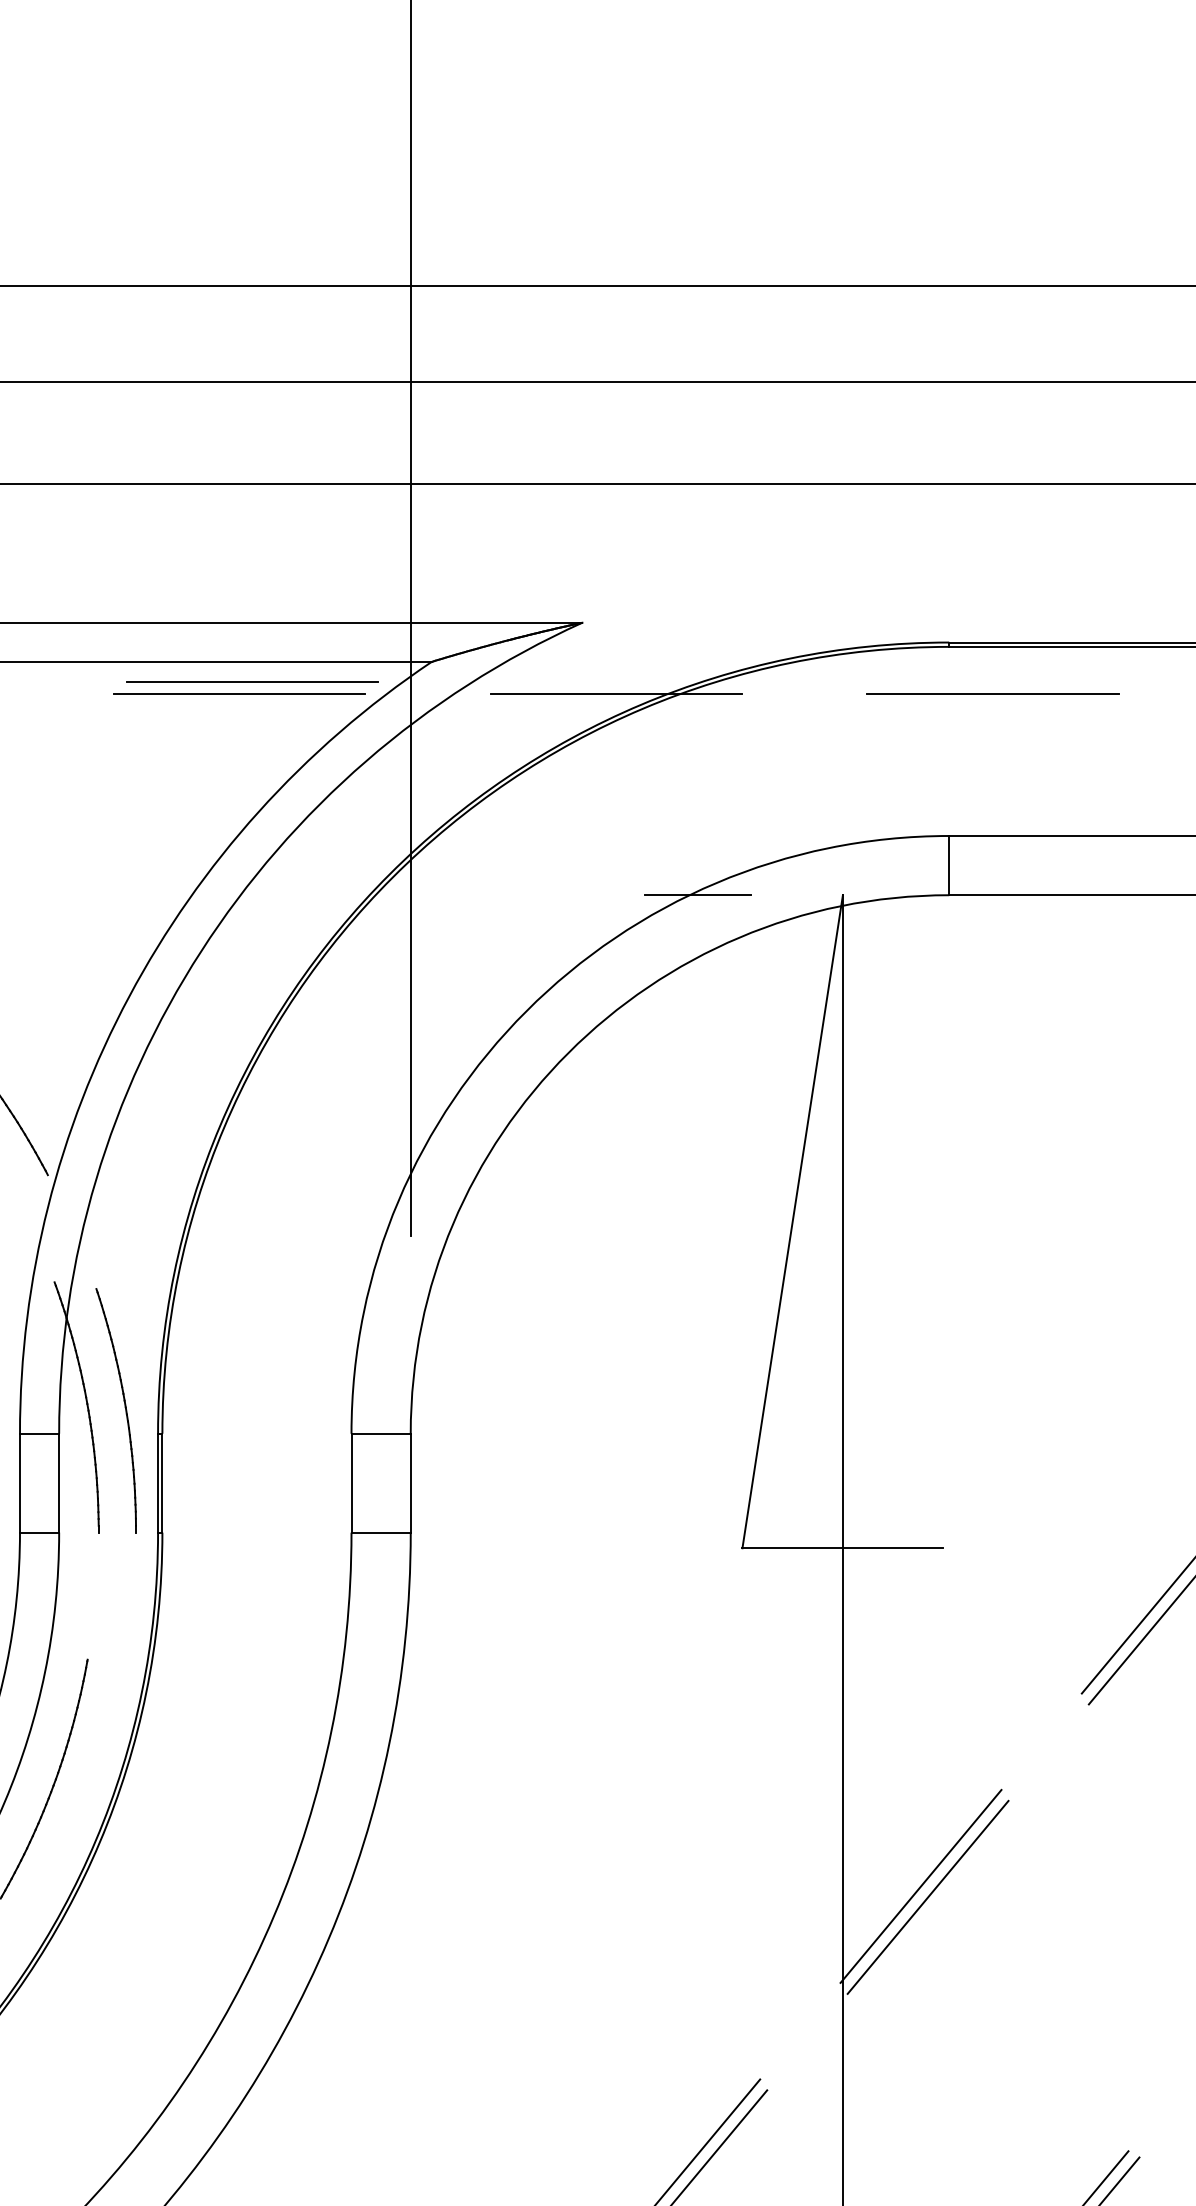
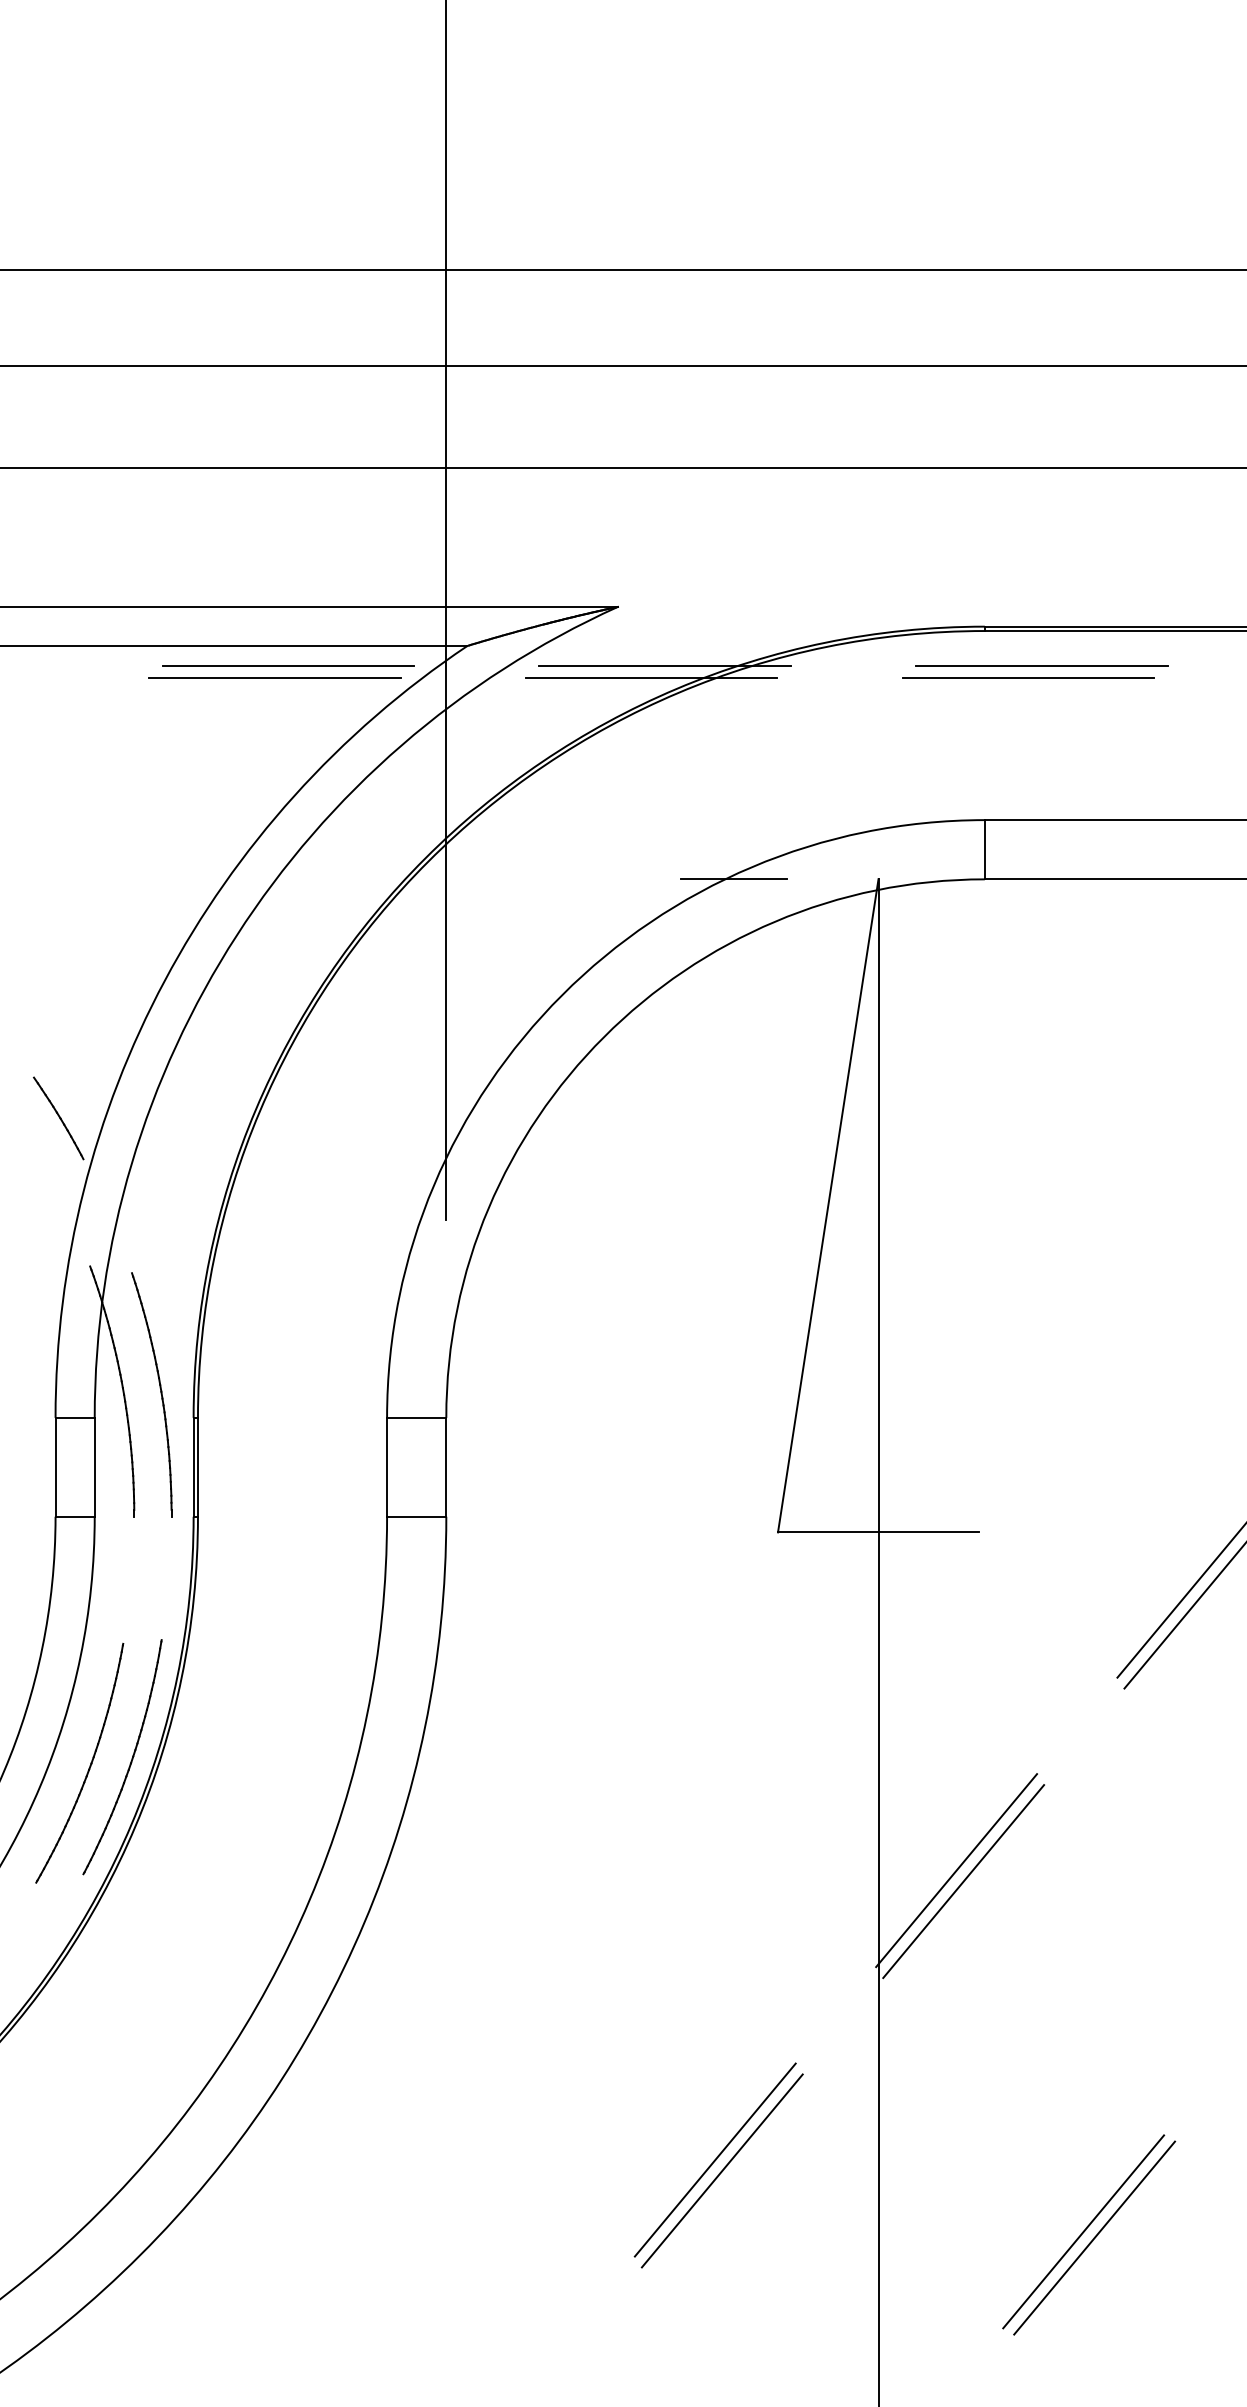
line: (628, 681) -> (664, 665), added
line: (1005, 681) -> (1041, 665), added
part: (94, 1777) -> (130, 1761), added

